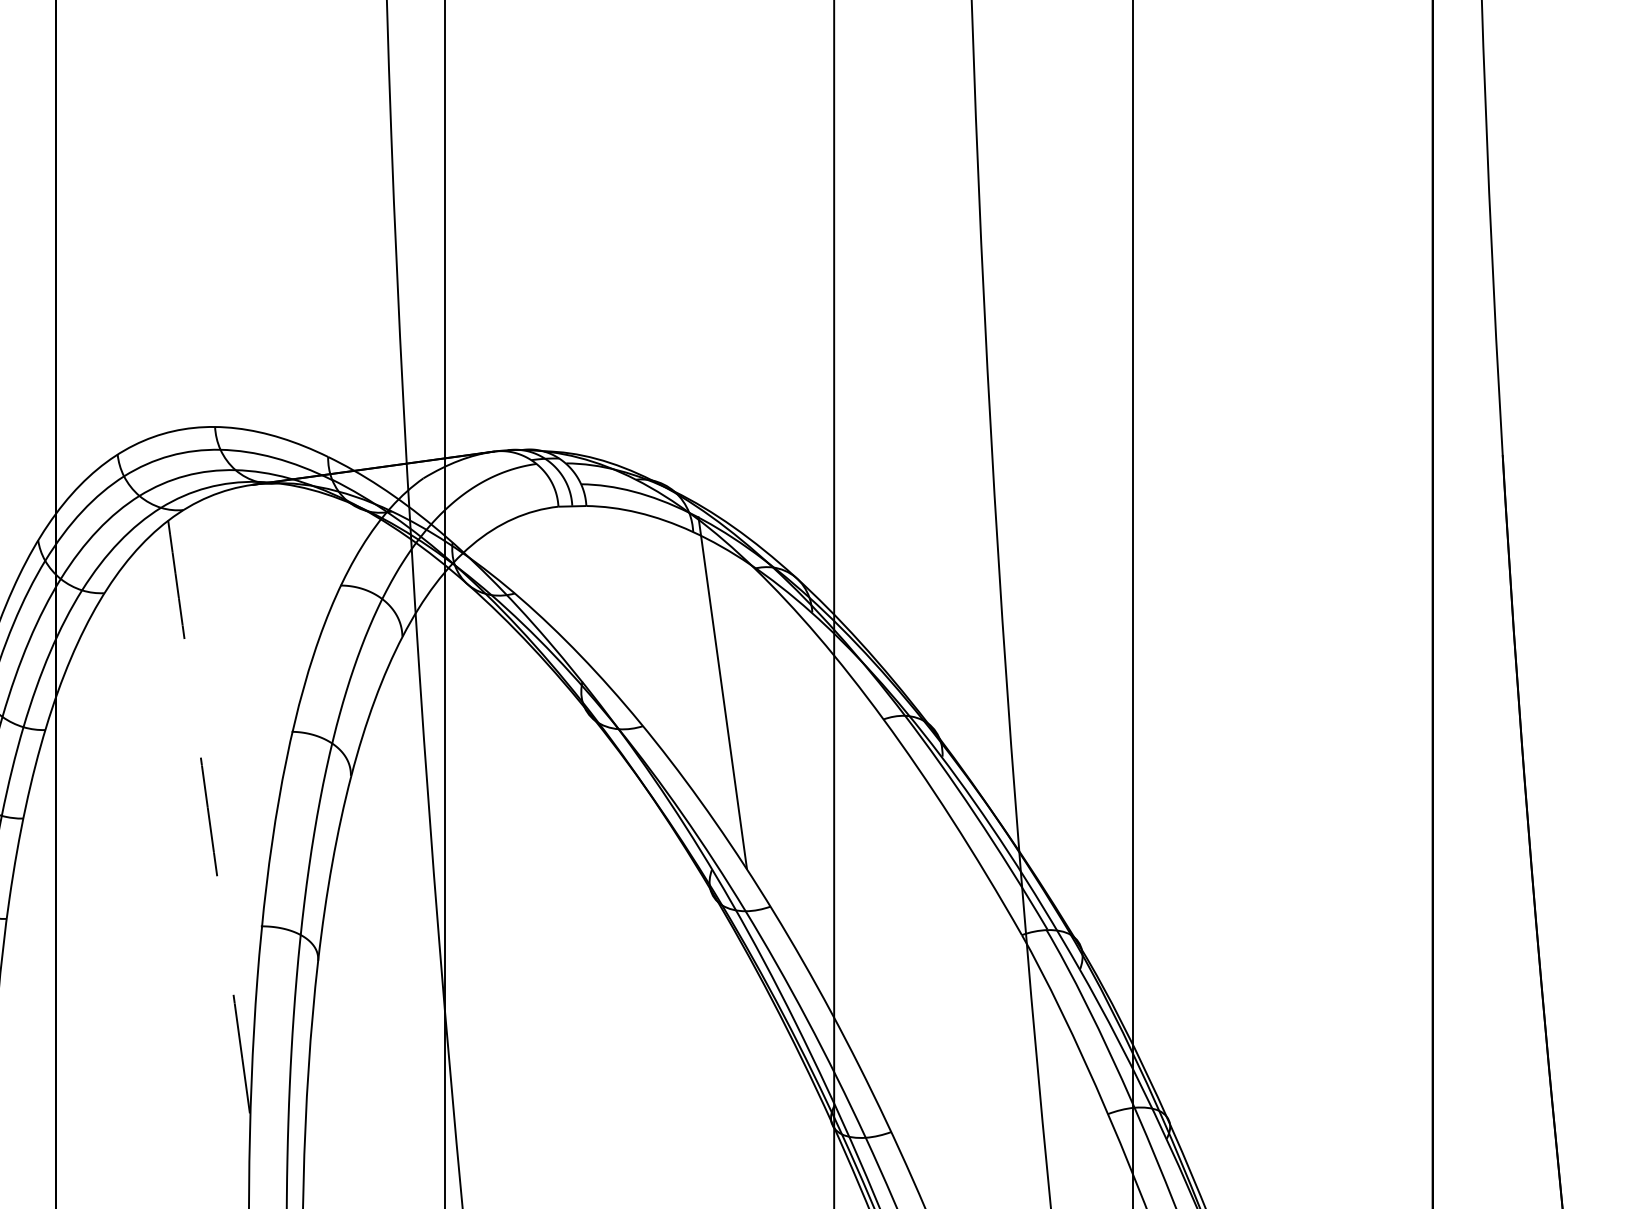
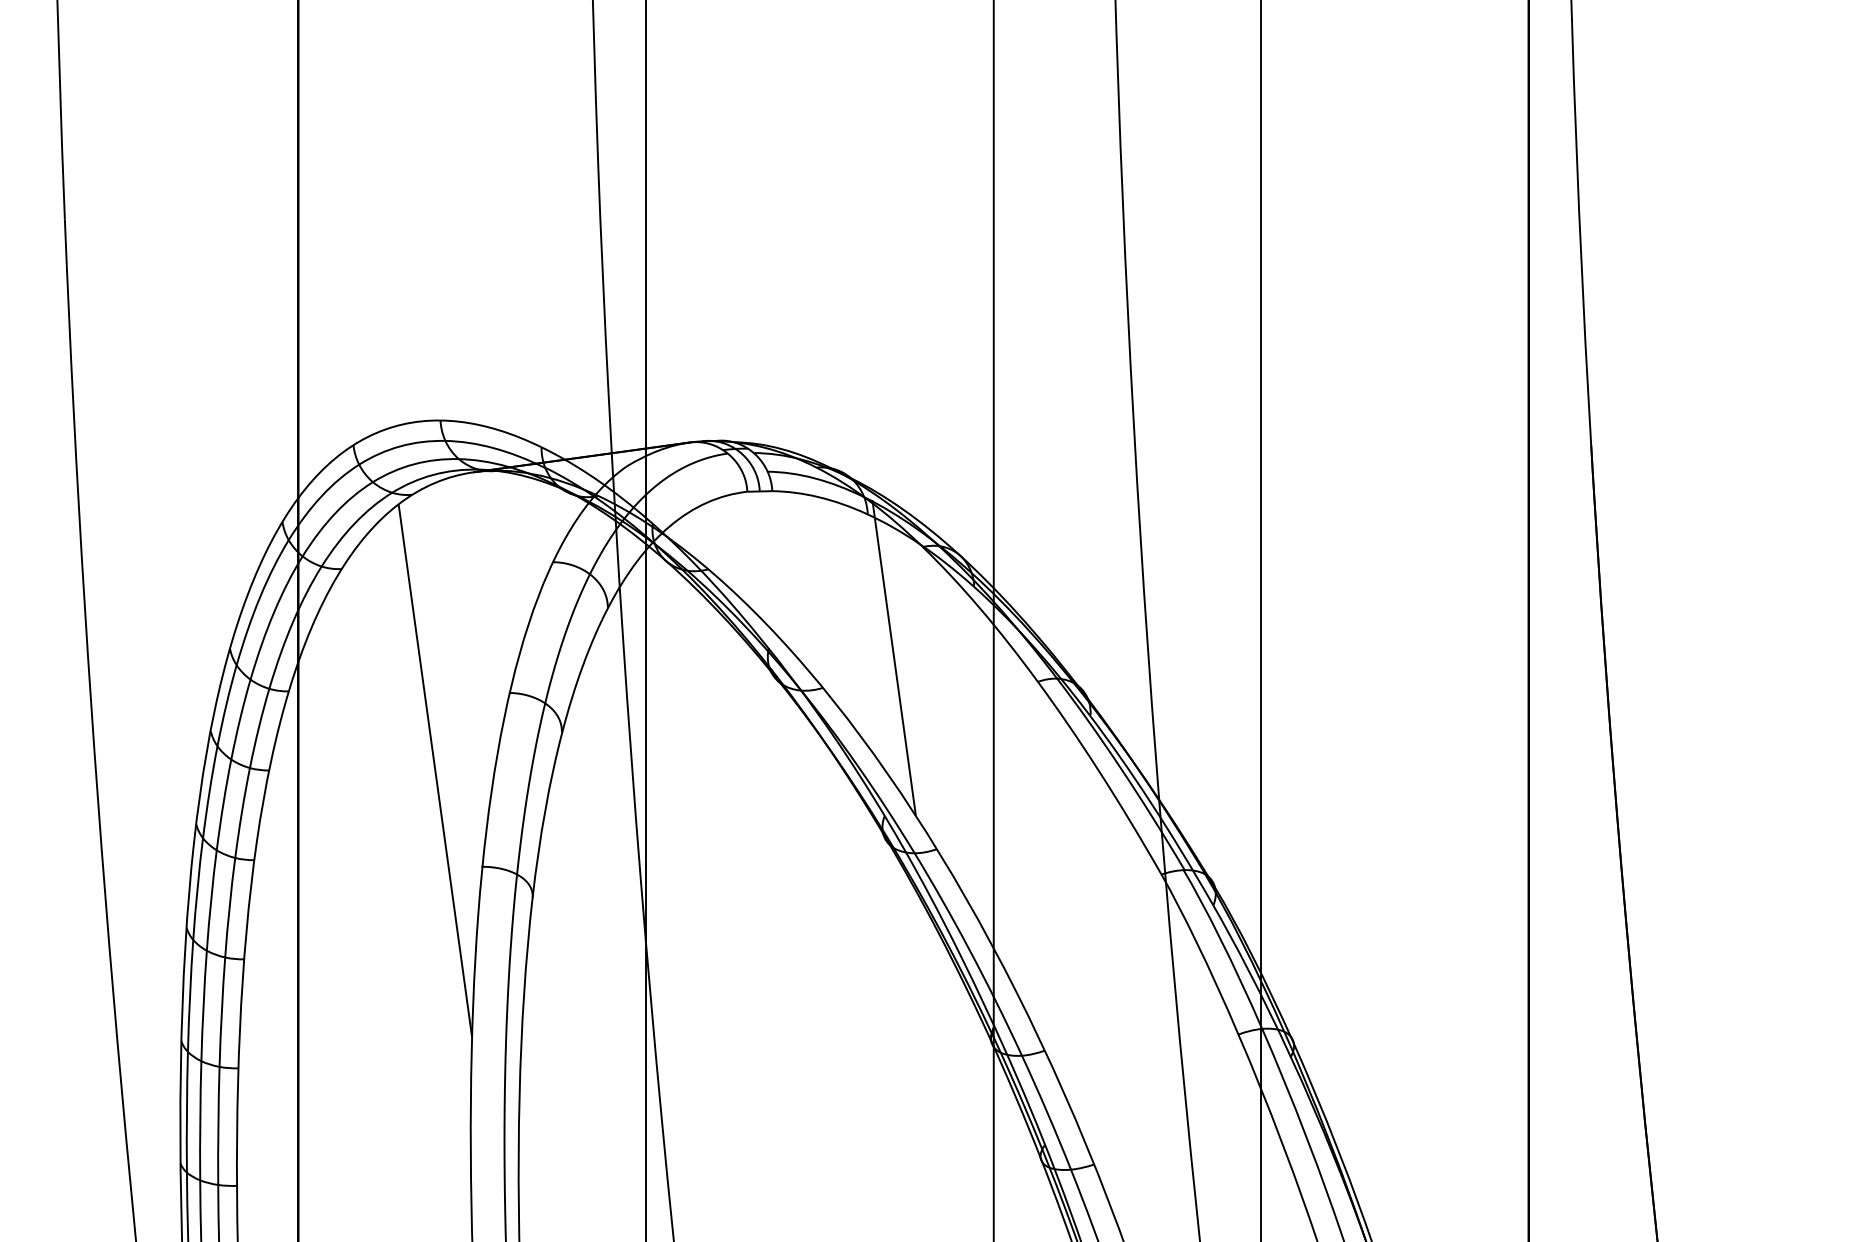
arc: (208, 810) -> (434, 763), dashed -> solid

